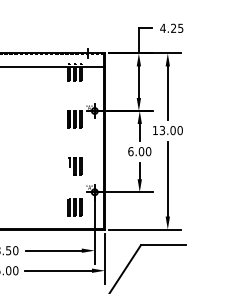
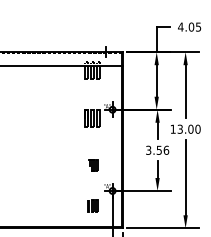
text: (173, 27) -> (191, 26), 4.25 -> 4.05
text: (139, 151) -> (157, 150), 6.00 -> 3.56
part: (75, 166) -> (93, 165), size x0.7
part: (74, 207) -> (92, 206), size x0.7

